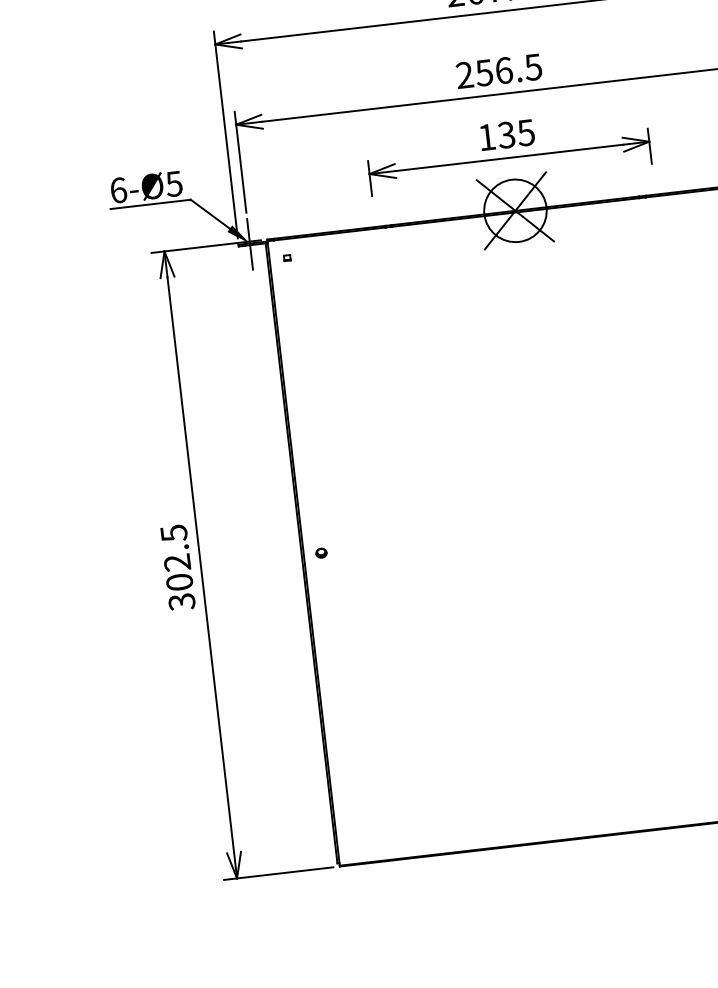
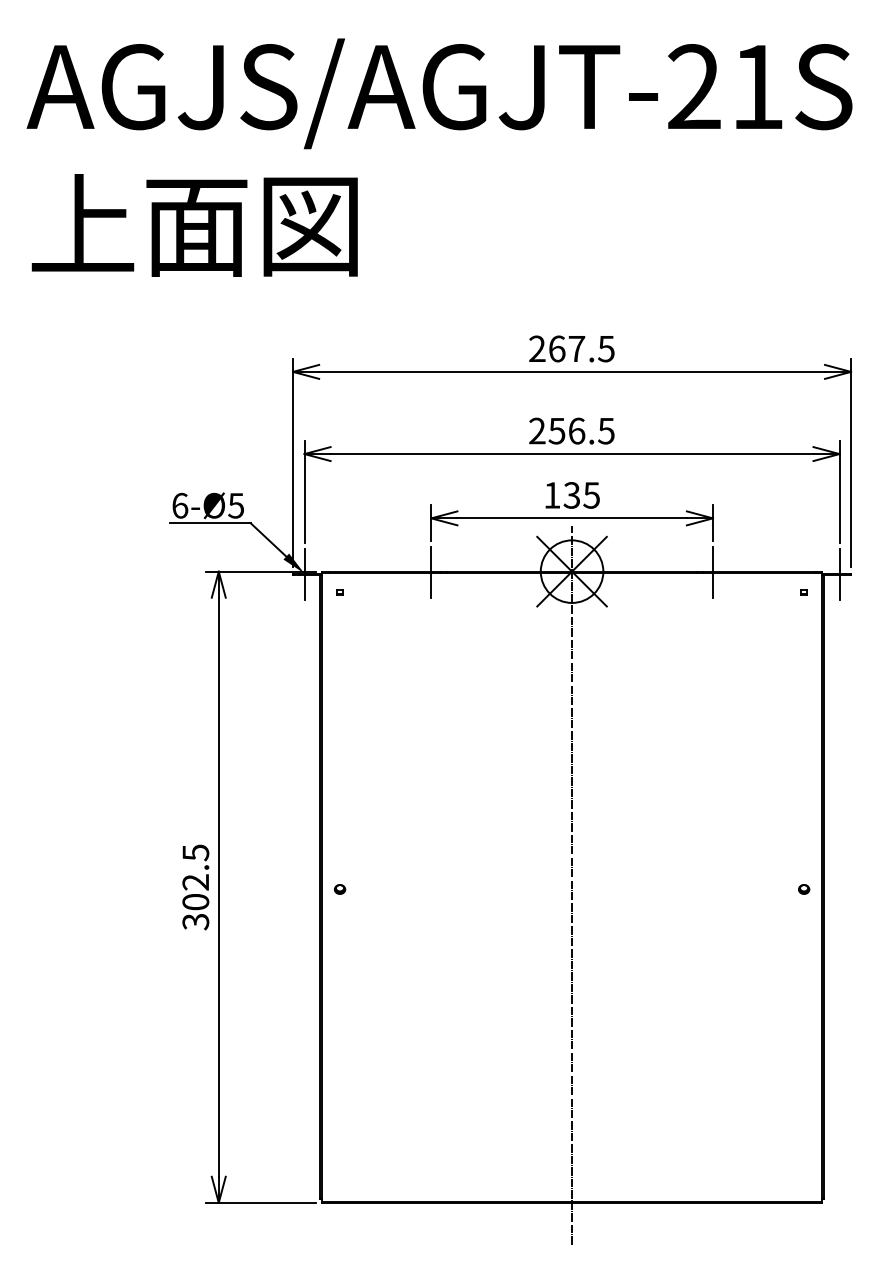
line: (655, 195) -> (712, 572), added
line: (375, 227) -> (431, 572), added
line: (551, 522) -> (572, 885), added

